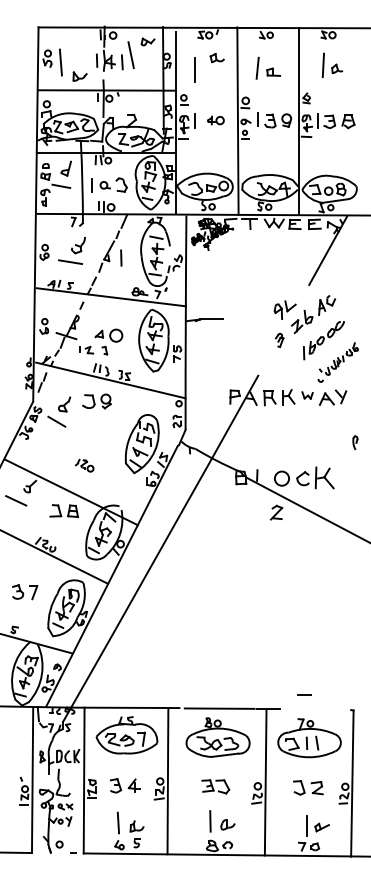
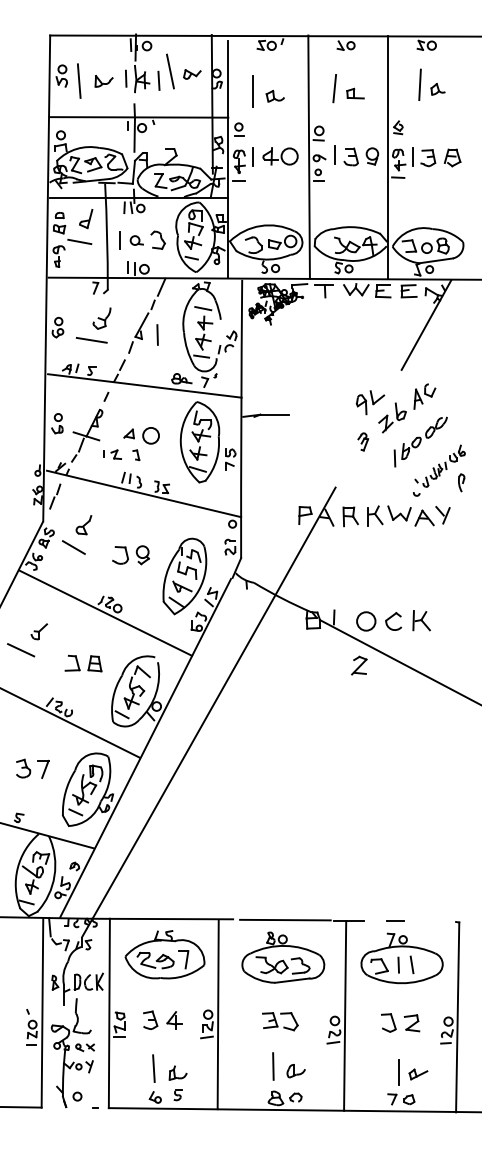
part: (148, 42) -> (192, 74), moved
part: (216, 57) -> (274, 95), moved
part: (79, 76) -> (103, 81), moved
part: (215, 120) -> (280, 156), size x1.67
part: (307, 395) -> (399, 513), size x1.67
part: (96, 401) -> (130, 555), moved
part: (355, 442) -> (461, 482), moved
part: (324, 477) -> (421, 620), size x0.71
line: (71, 491) -> (105, 612), moved
line: (304, 694) -> (395, 920), moved

